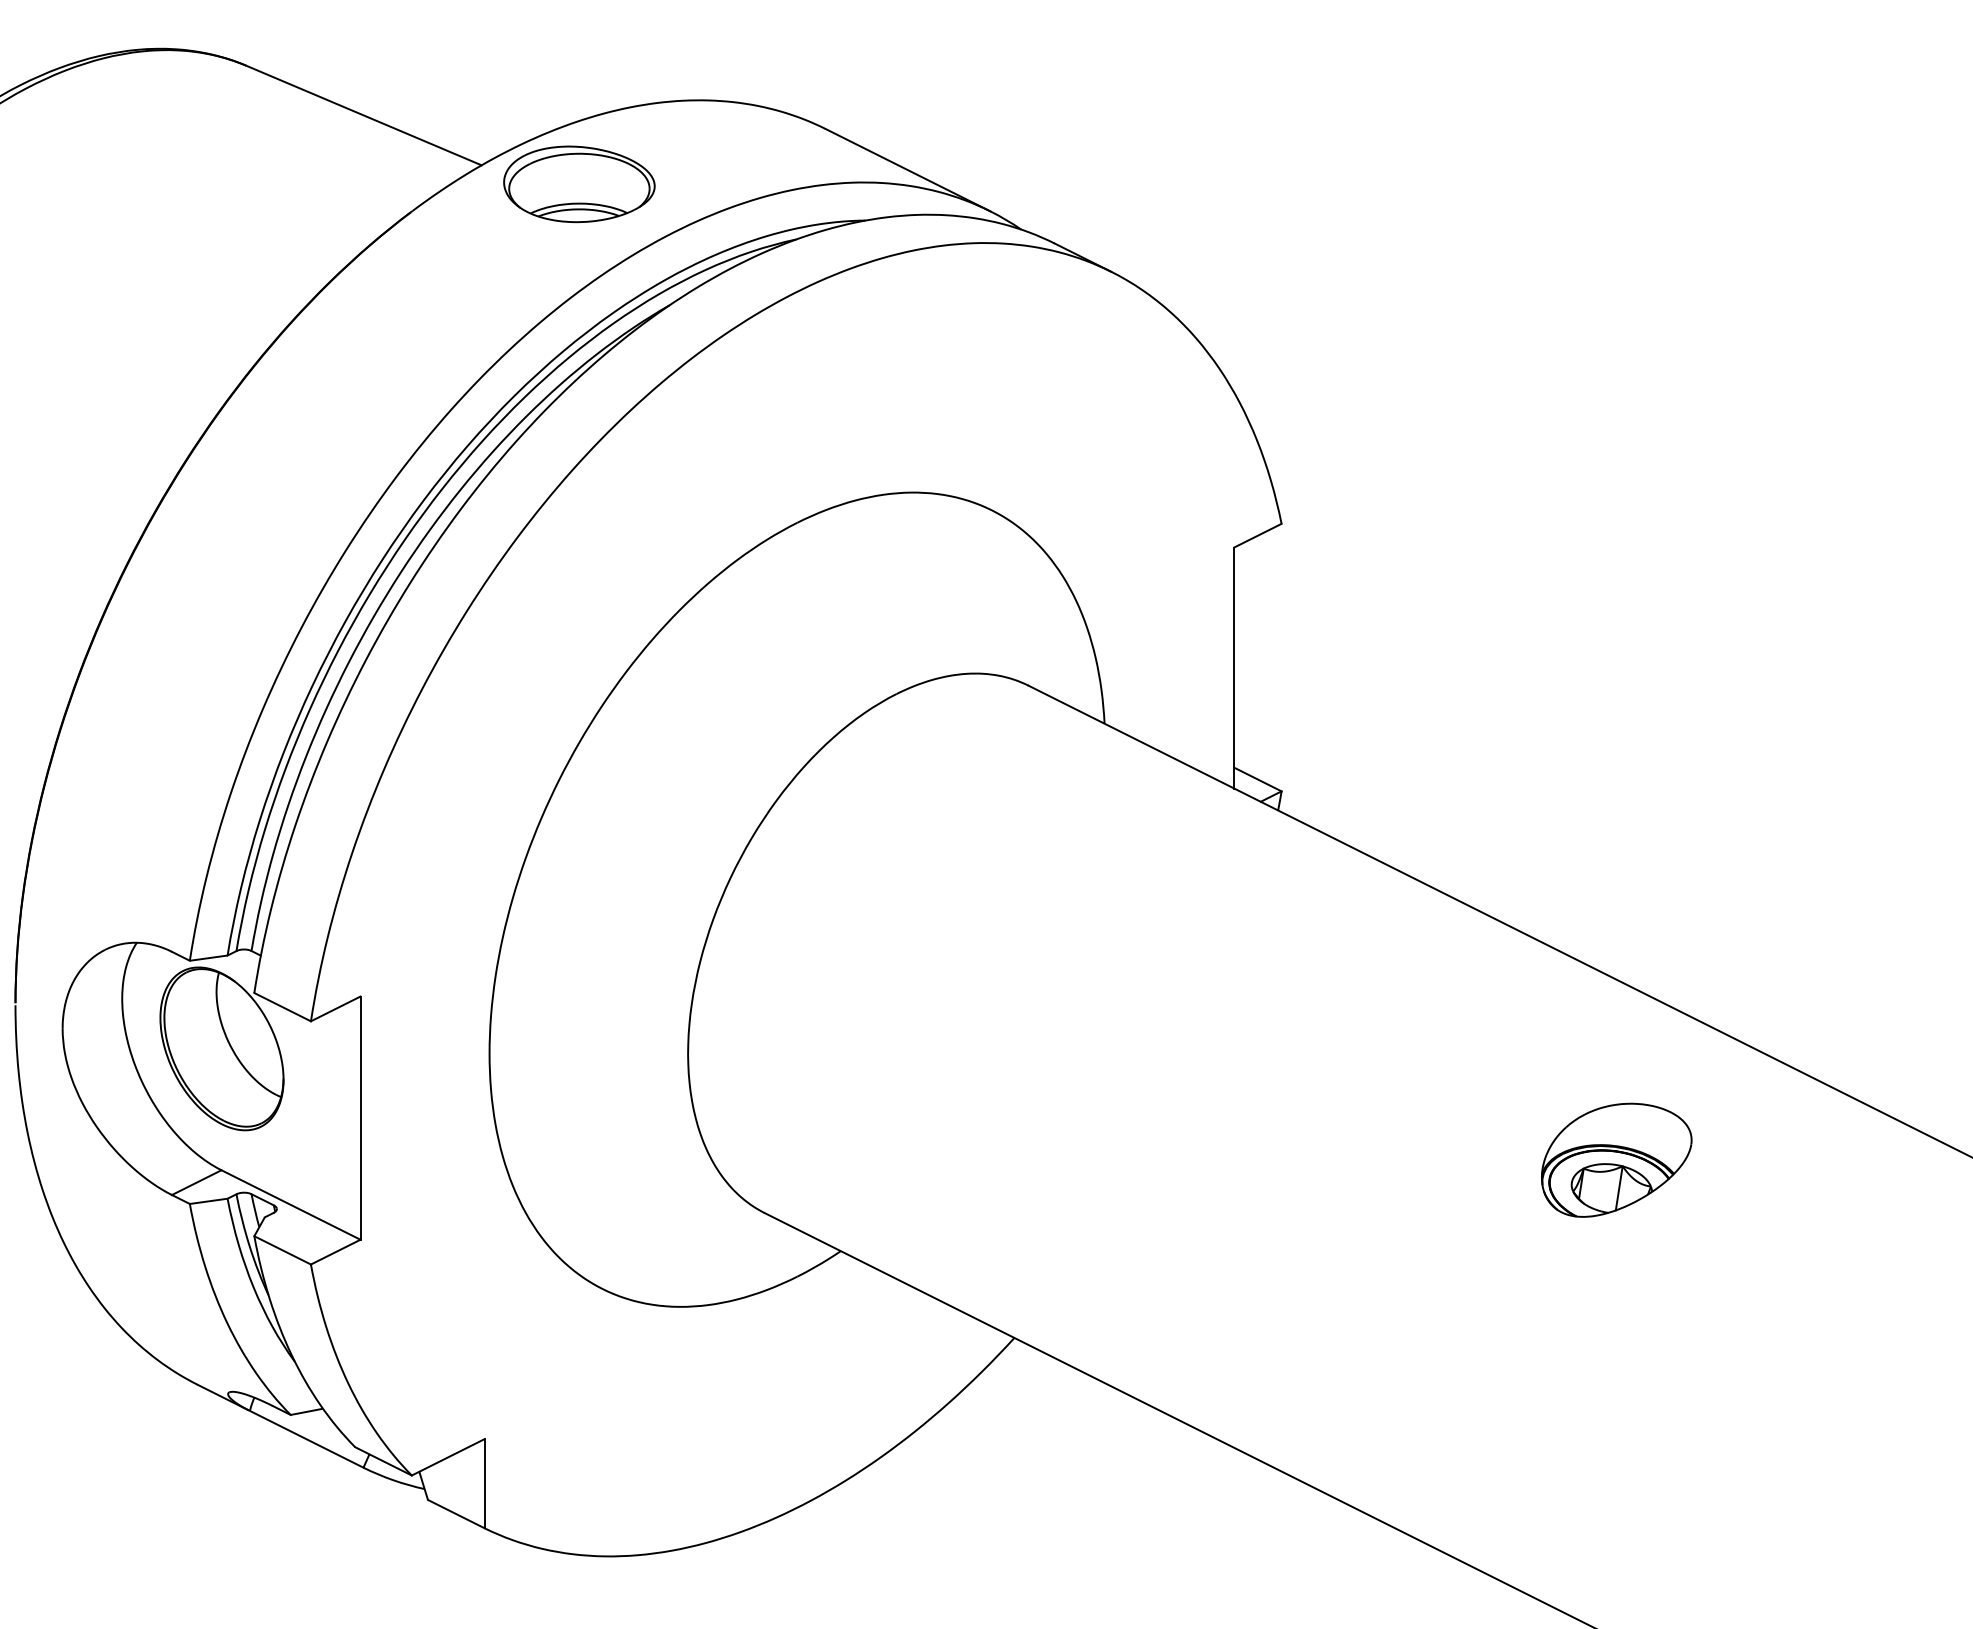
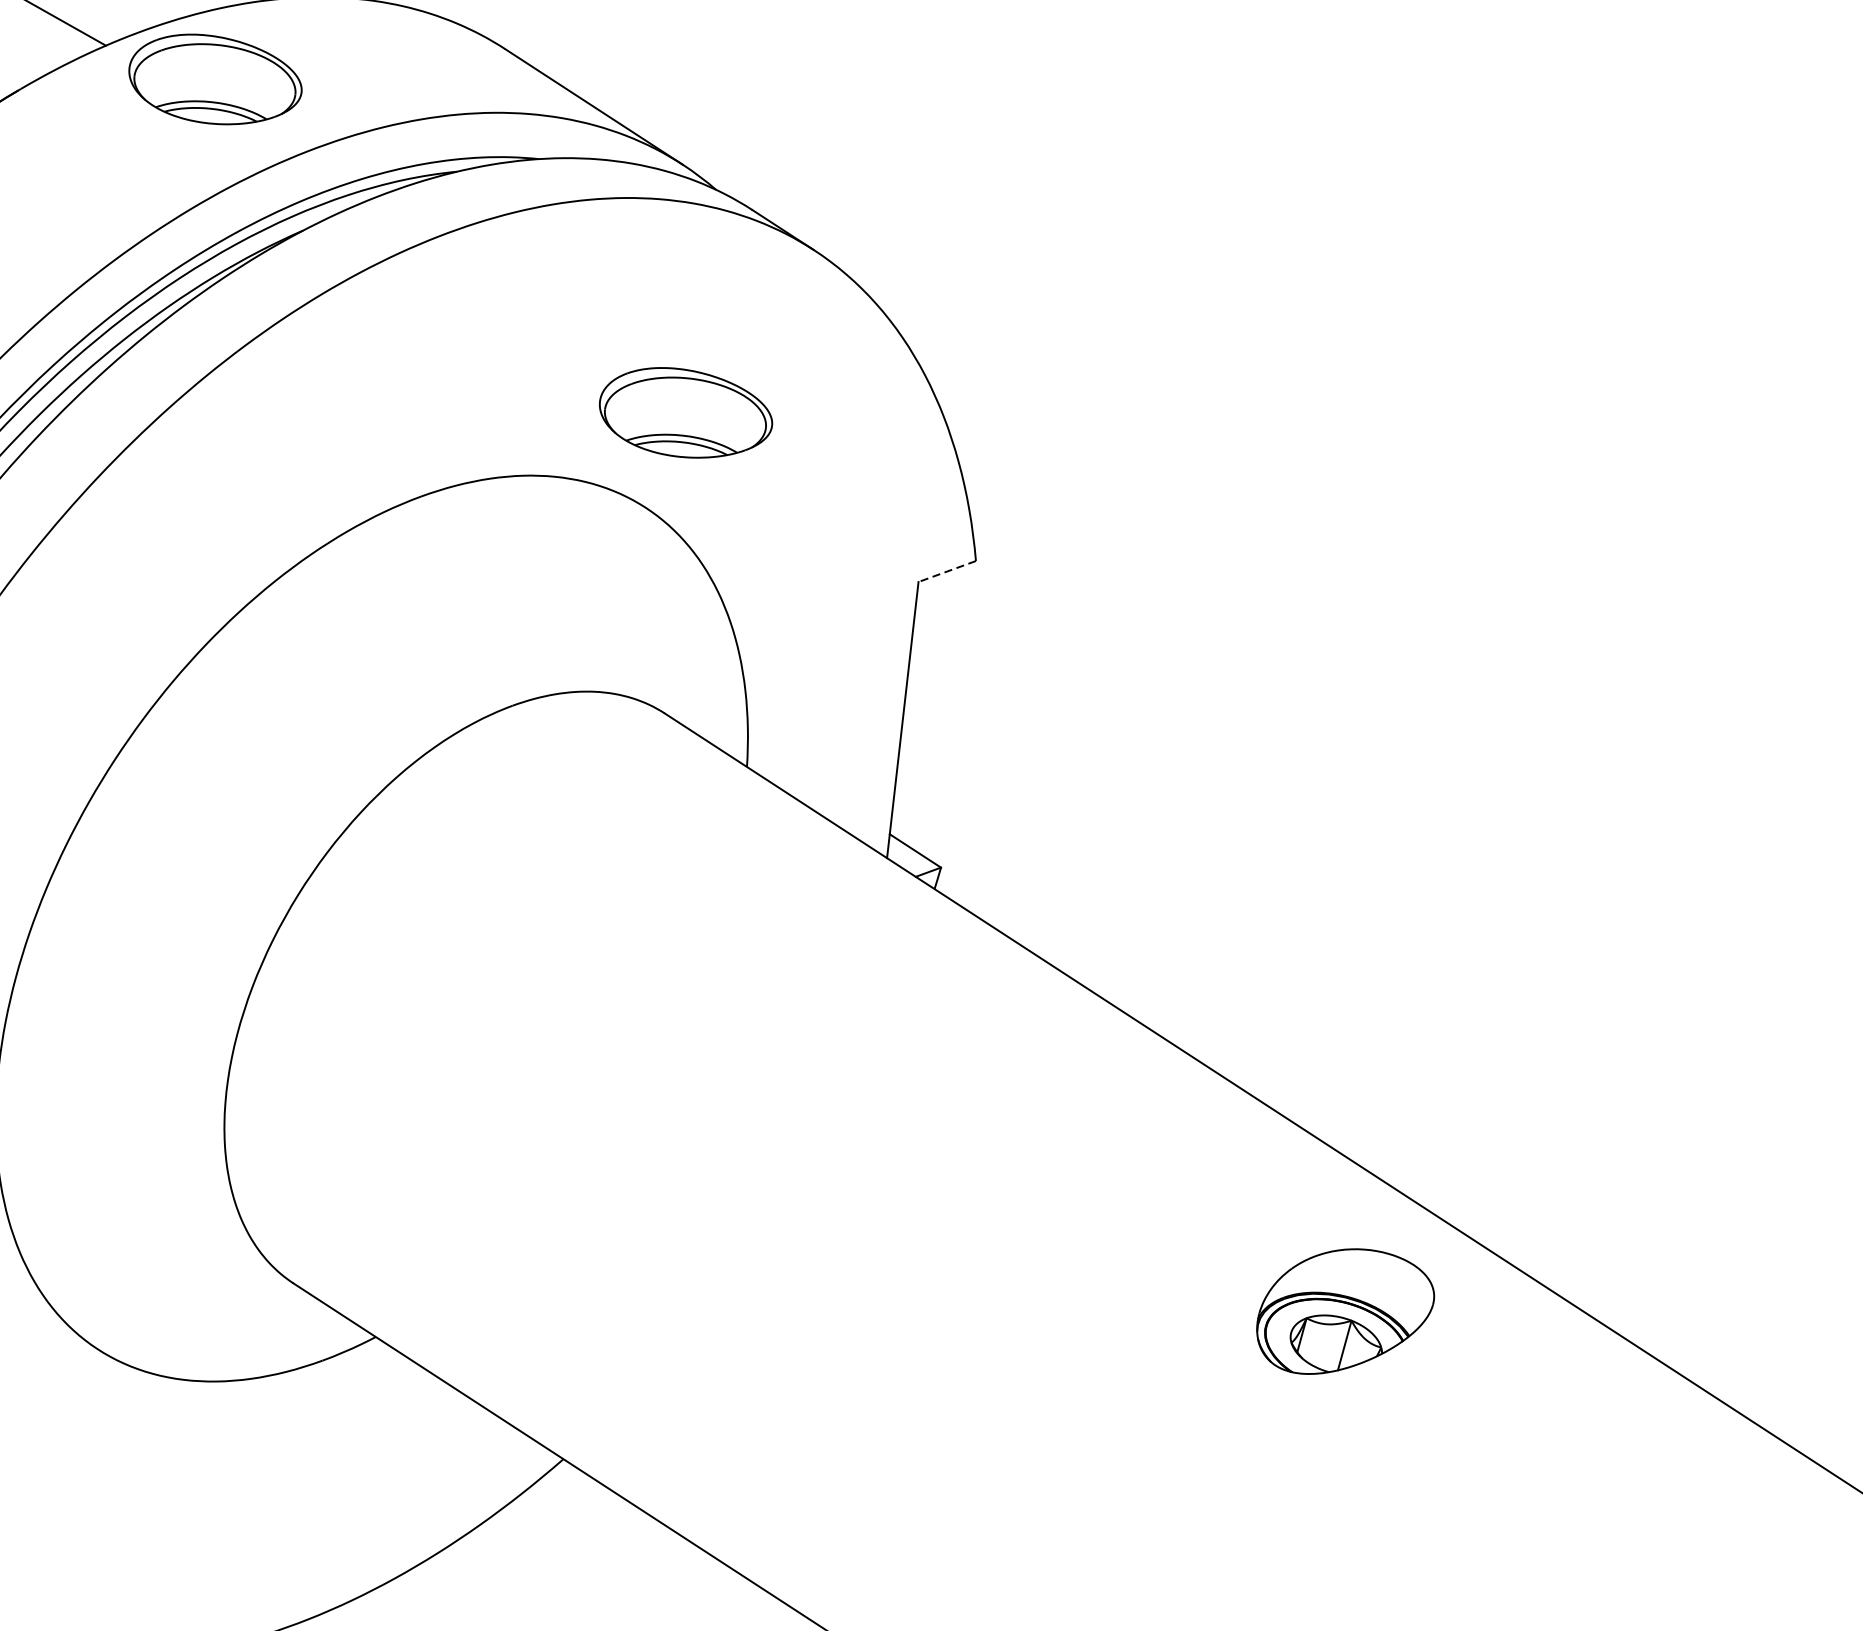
part: (1017, 425) -> (686, 413), added
line: (1257, 535) -> (946, 571), solid -> dashed
part: (1616, 1159) -> (1345, 1312), moved

